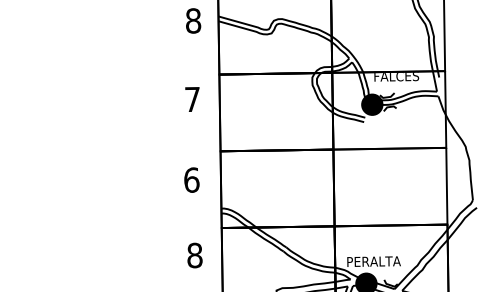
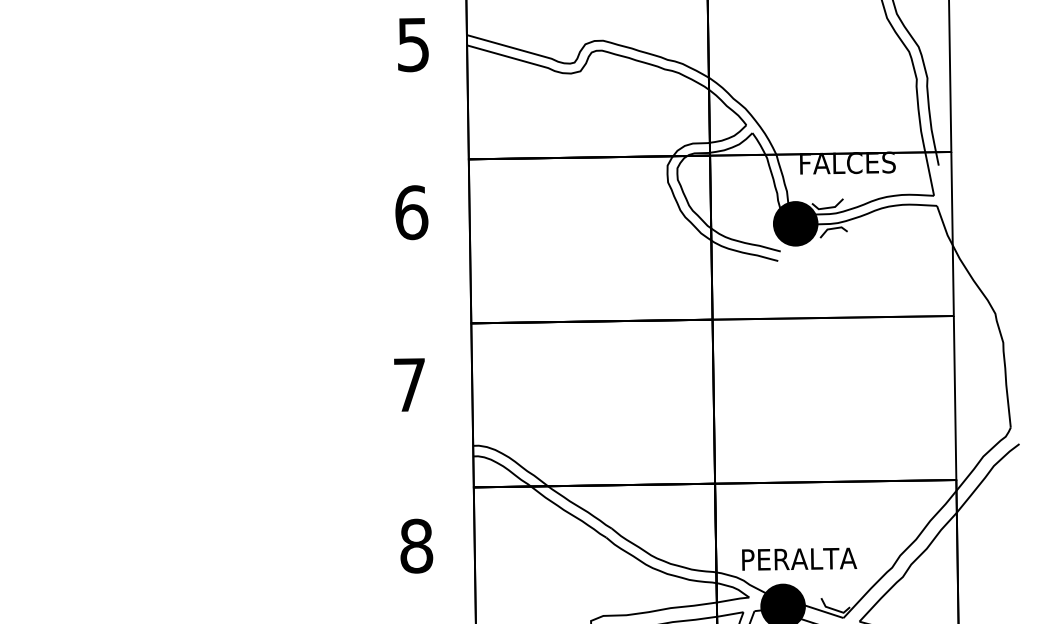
text: (193, 20) -> (413, 43), 8 -> 5
text: (192, 99) -> (411, 212), 7 -> 6
text: (191, 179) -> (409, 383), 6 -> 7

